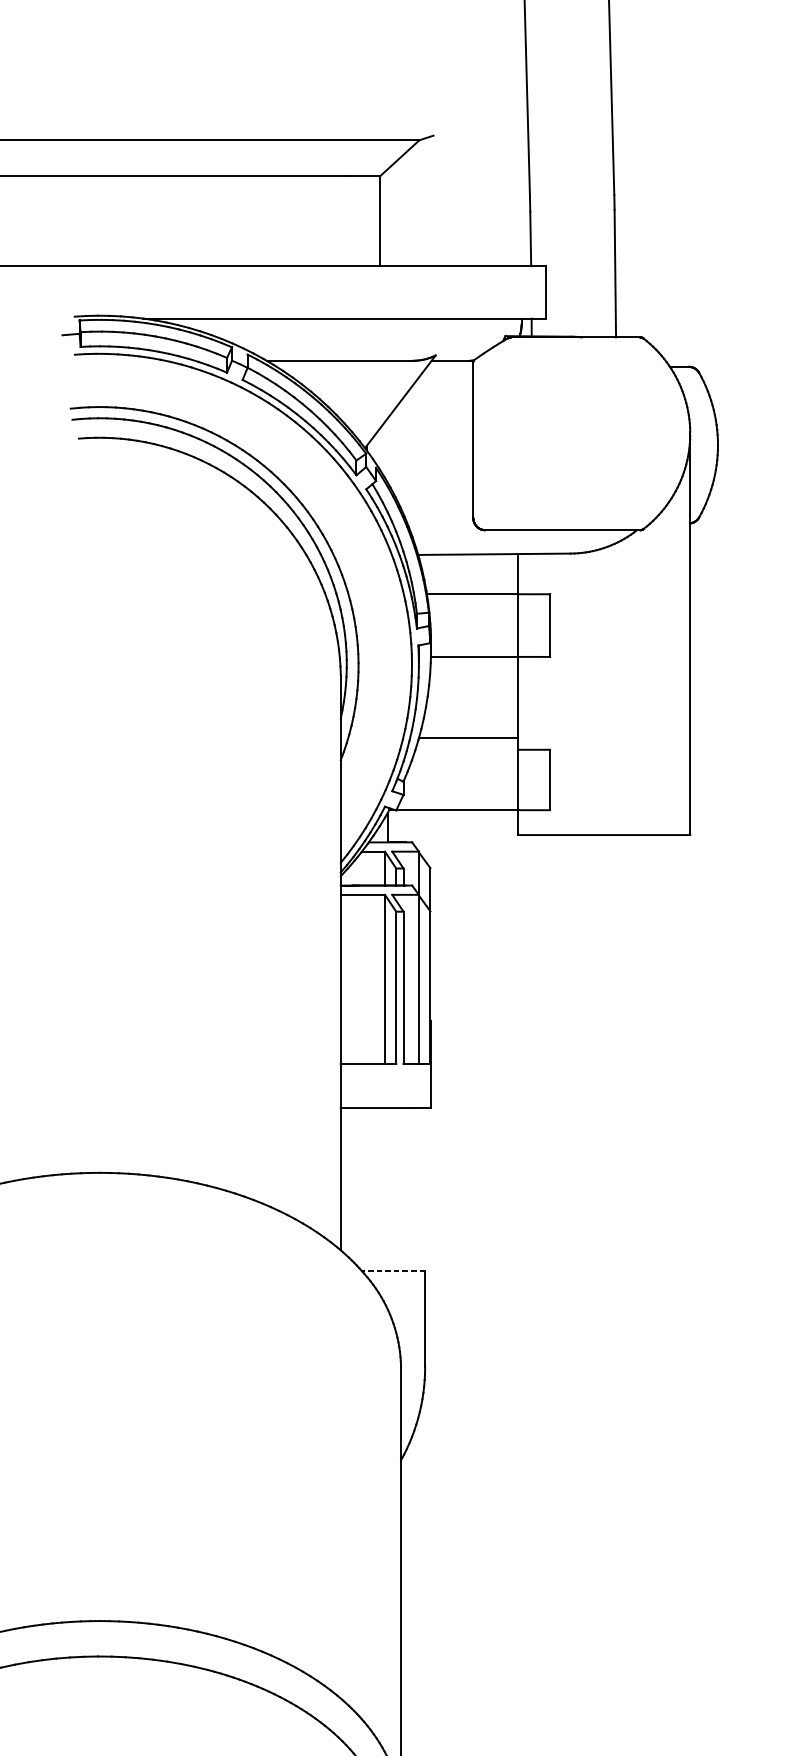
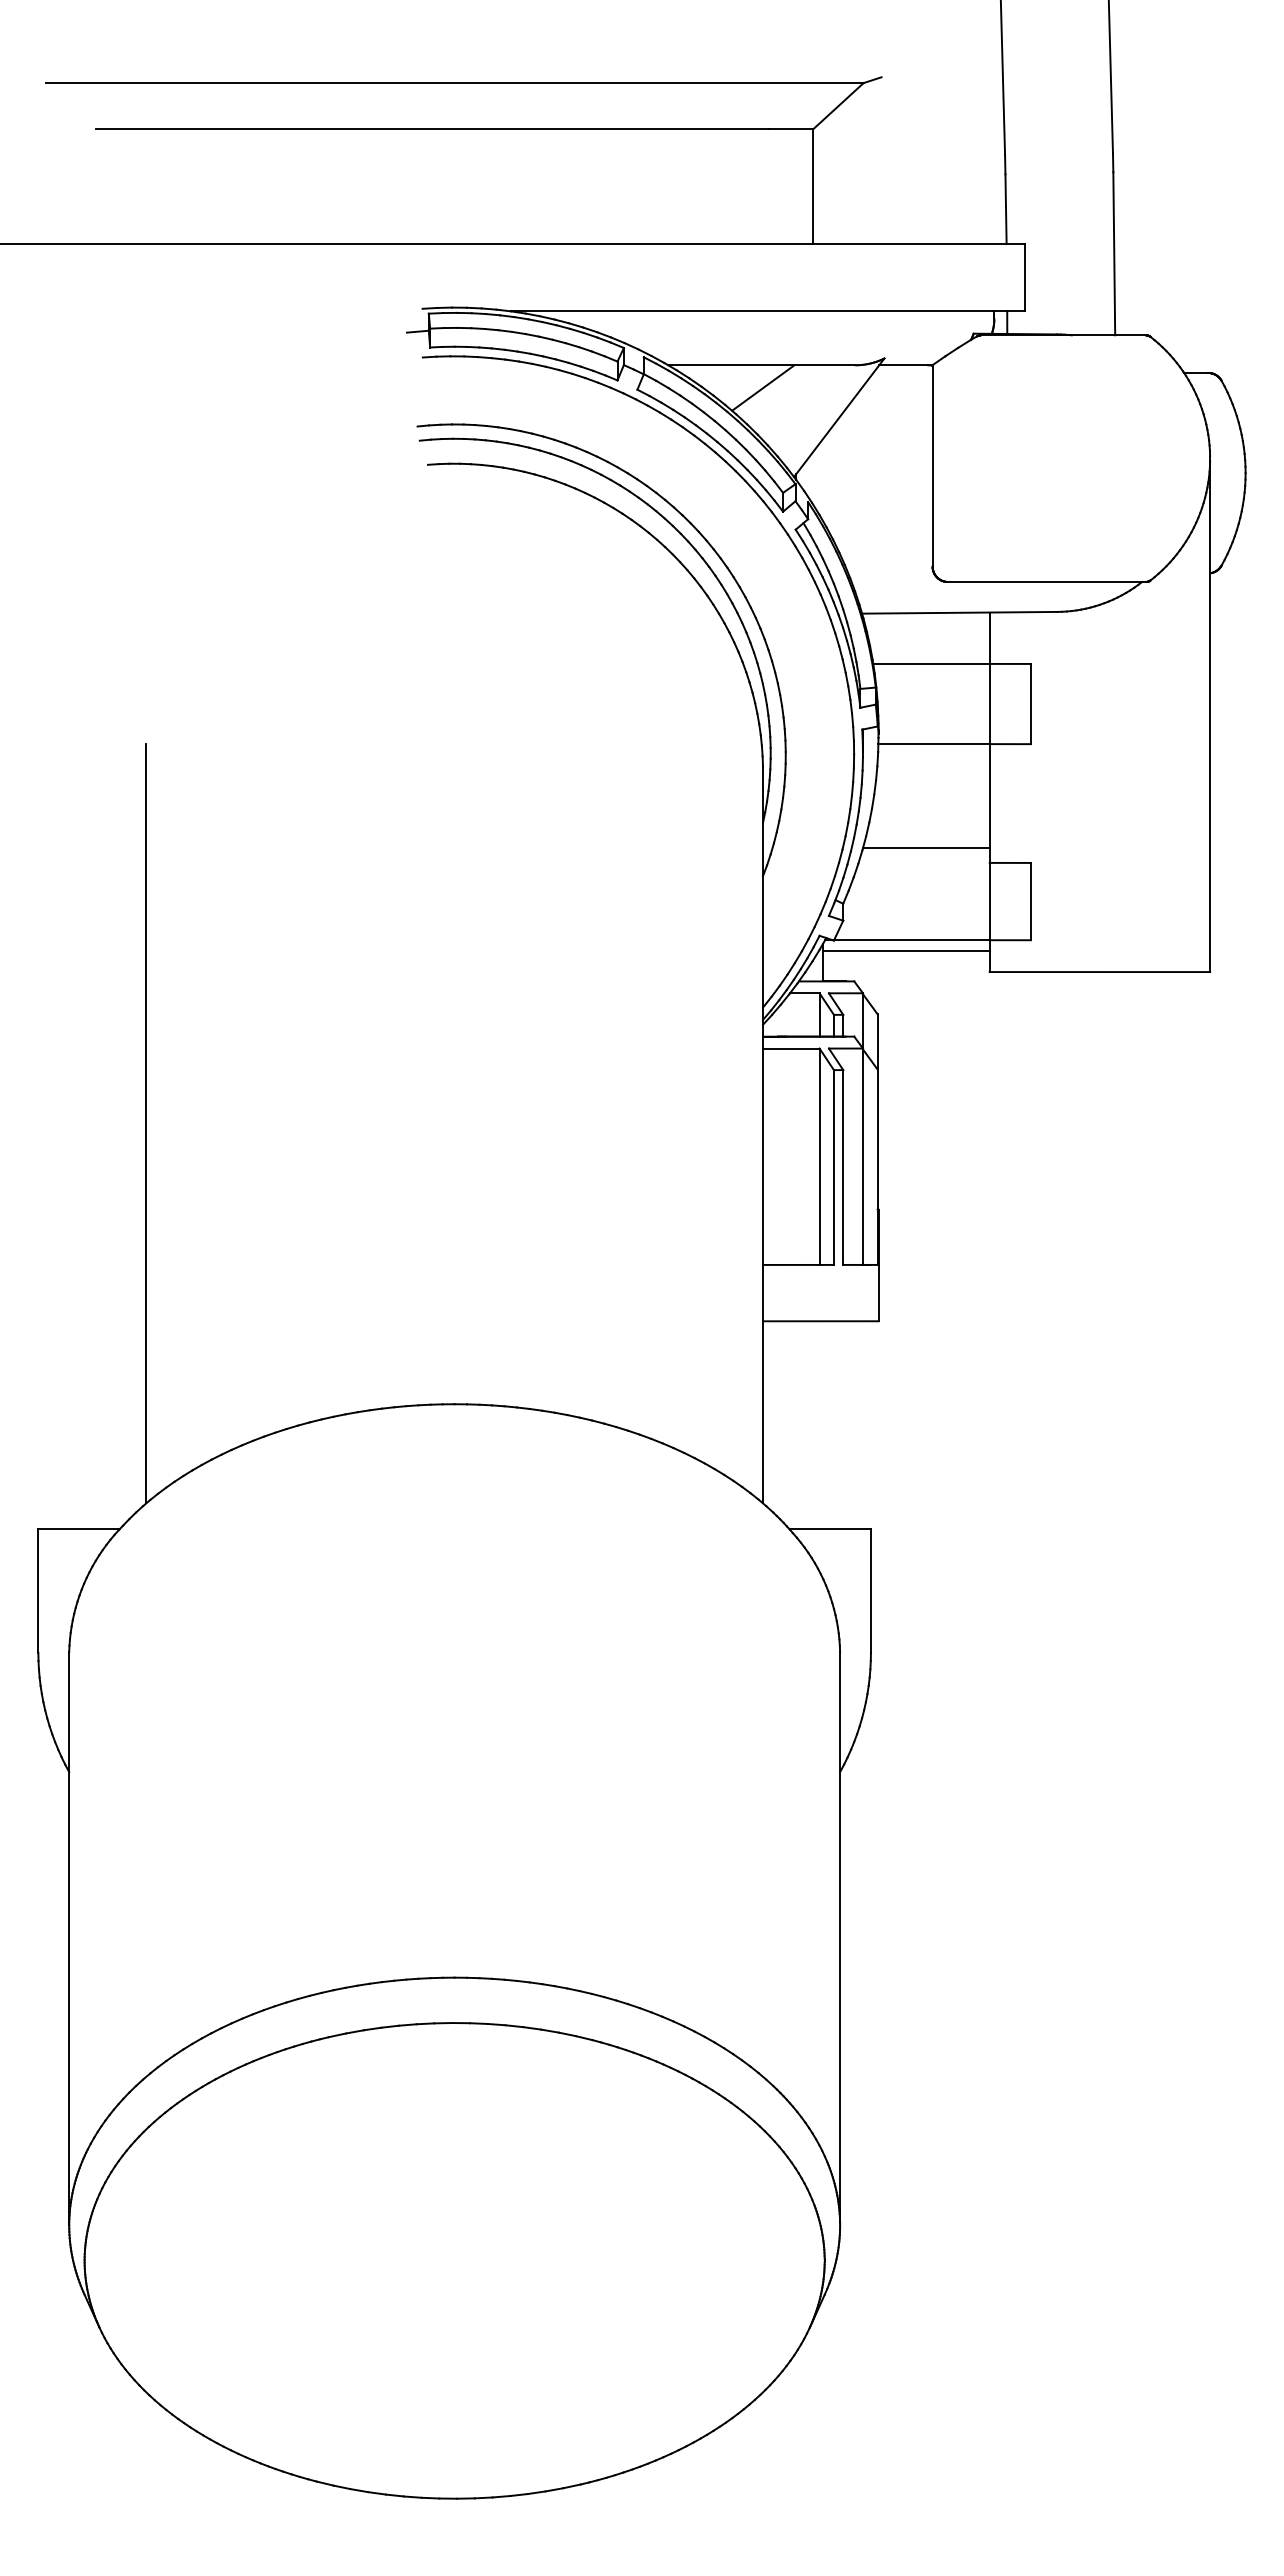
line: (341, 378) -> (763, 387), added
line: (452, 819) -> (906, 951), added
line: (393, 1270) -> (830, 1529), dashed -> solid

